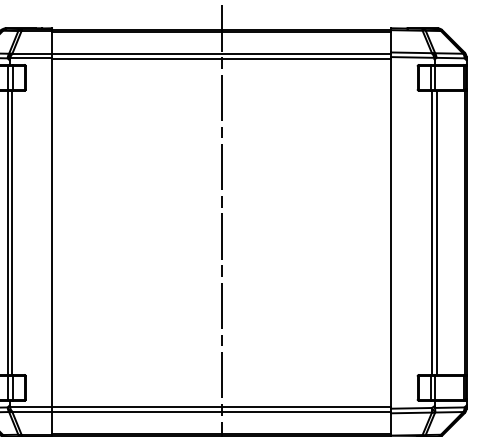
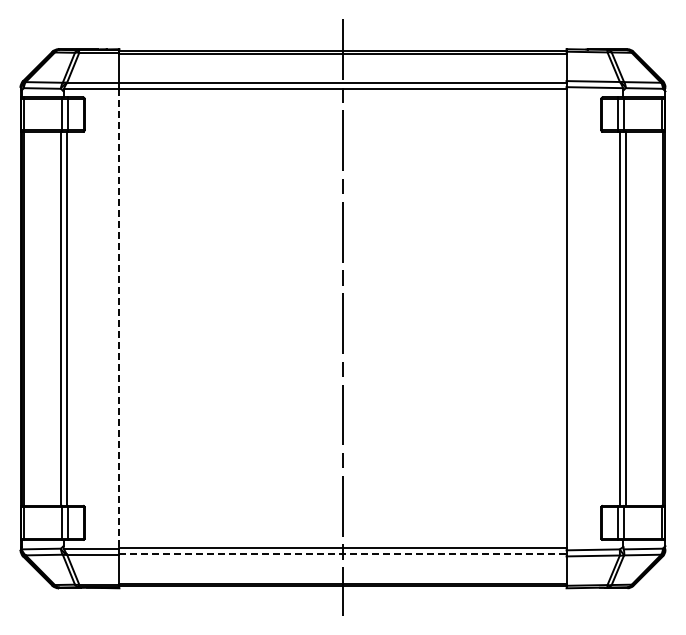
line: (52, 232) -> (119, 318), solid -> dashed
line: (221, 411) -> (342, 554), solid -> dashed

